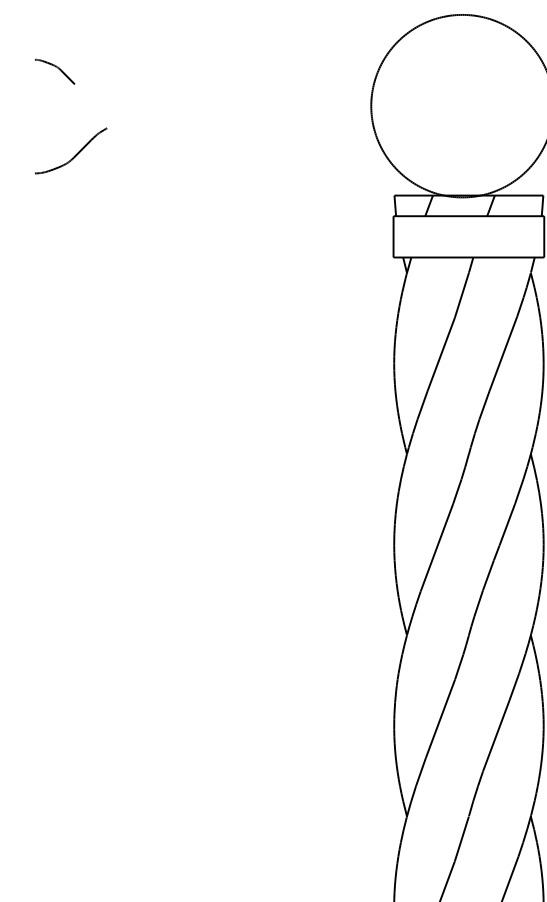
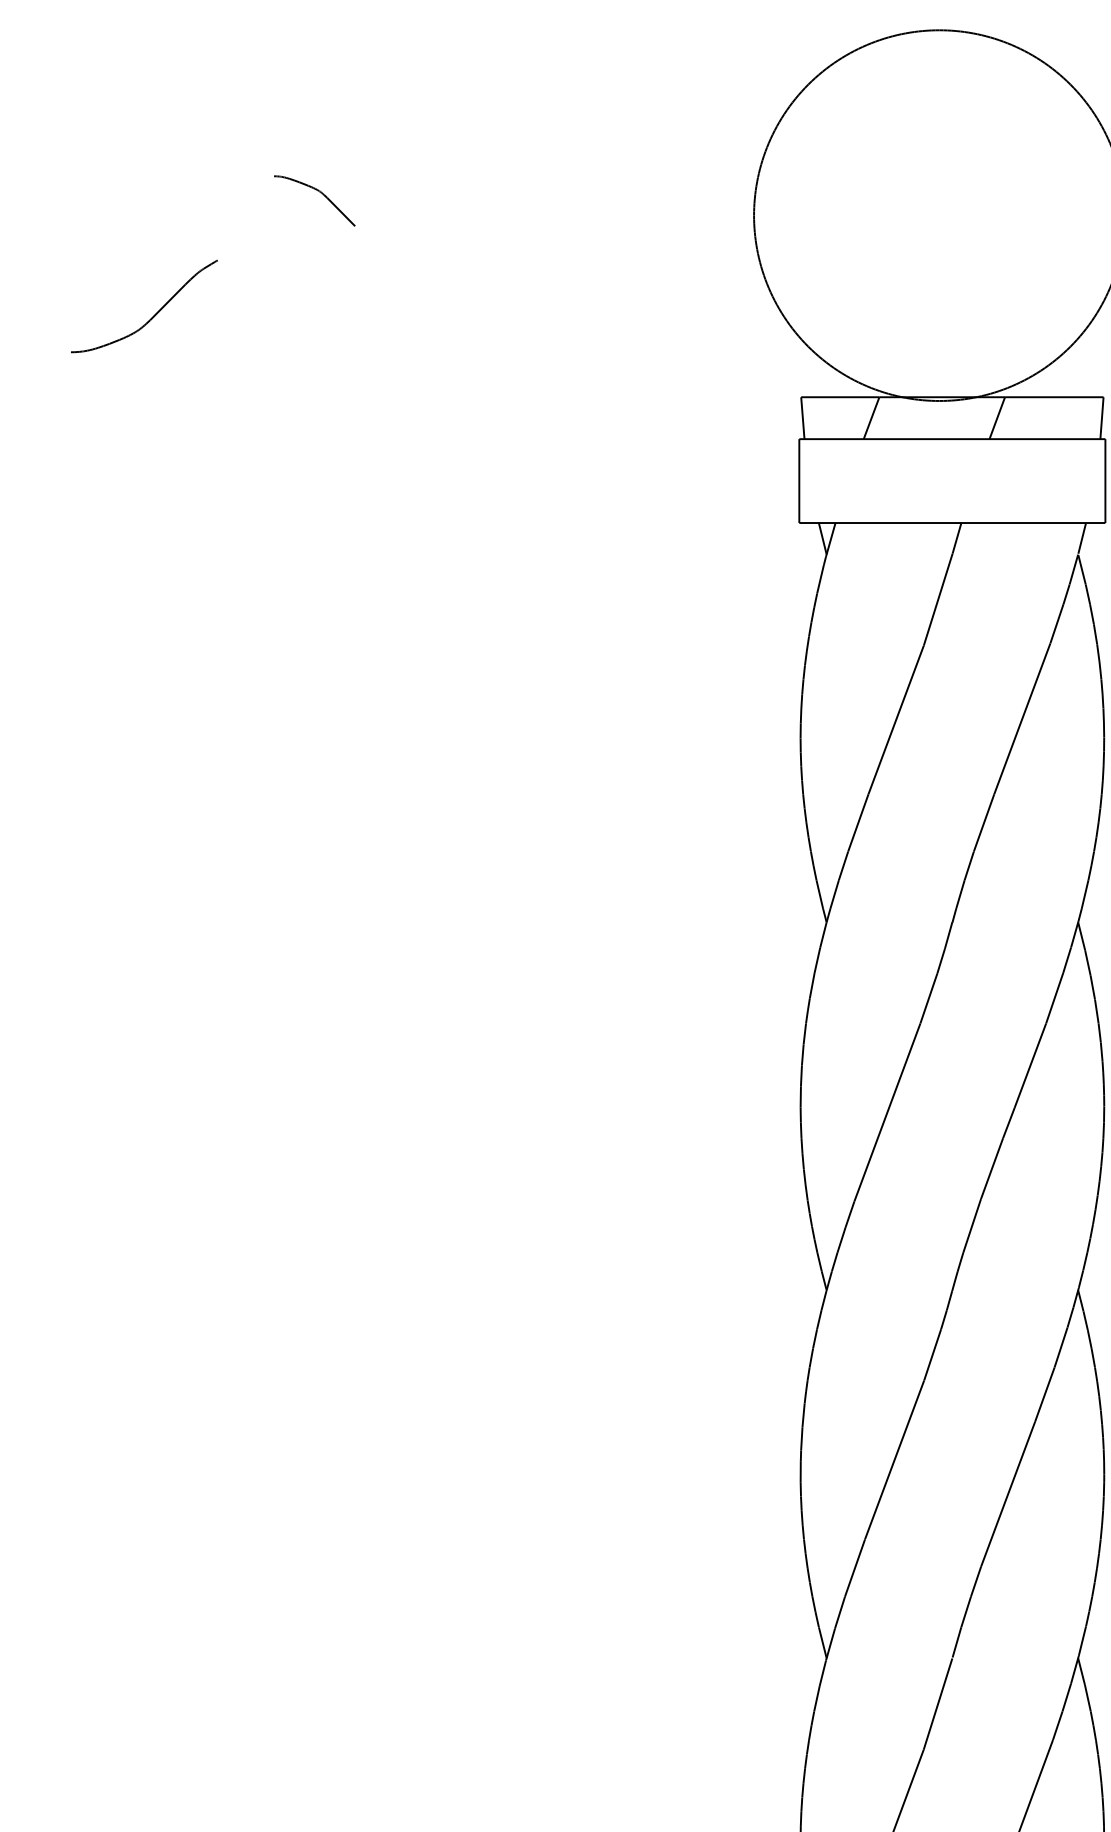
part: (55, 71) -> (315, 200), moved

